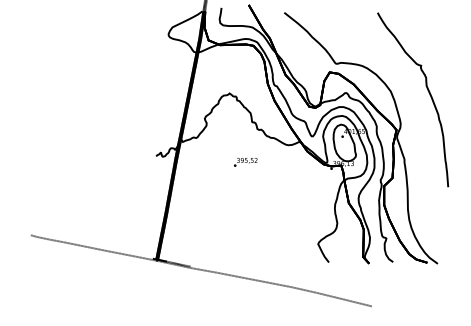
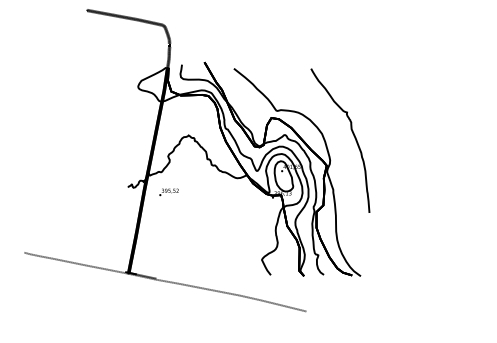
text: (245, 162) -> (168, 192), moved

